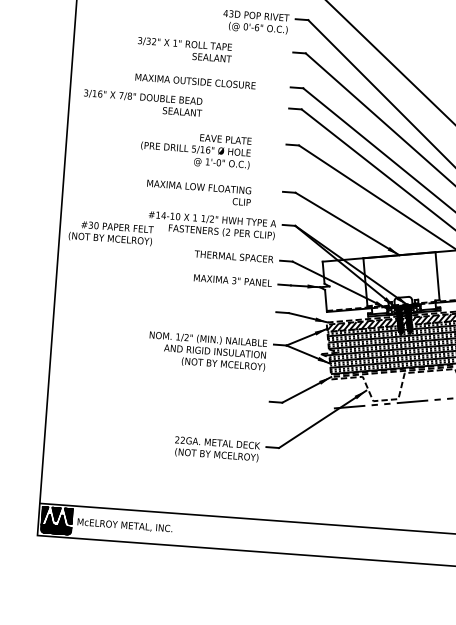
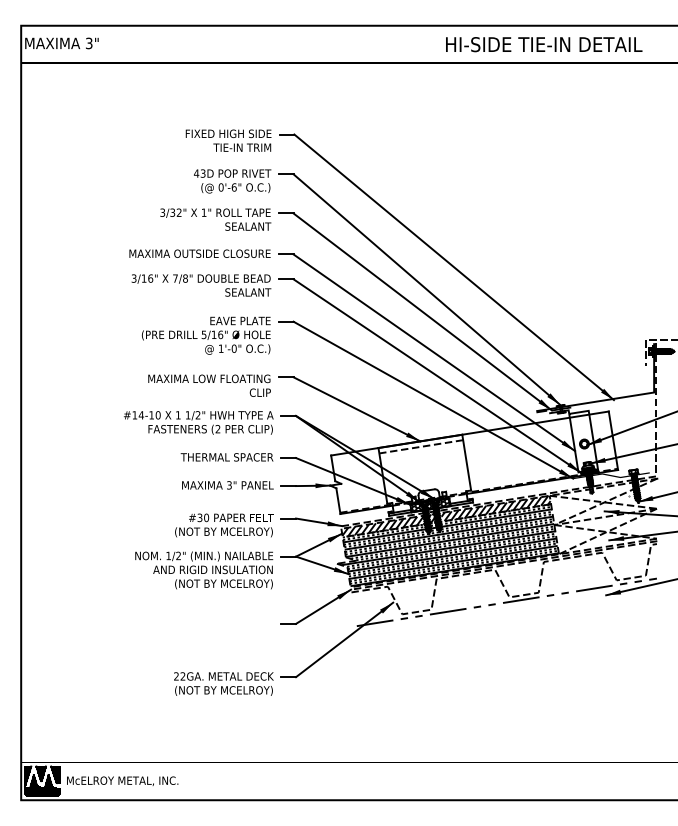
text: (184, 49) -> (215, 219), moved
text: (195, 81) -> (199, 253), moved
text: (143, 103) -> (201, 285), moved
text: (195, 149) -> (205, 335), moved
text: (198, 192) -> (209, 385), moved
text: (111, 233) -> (224, 525), moved
line: (400, 259) -> (421, 446), added

